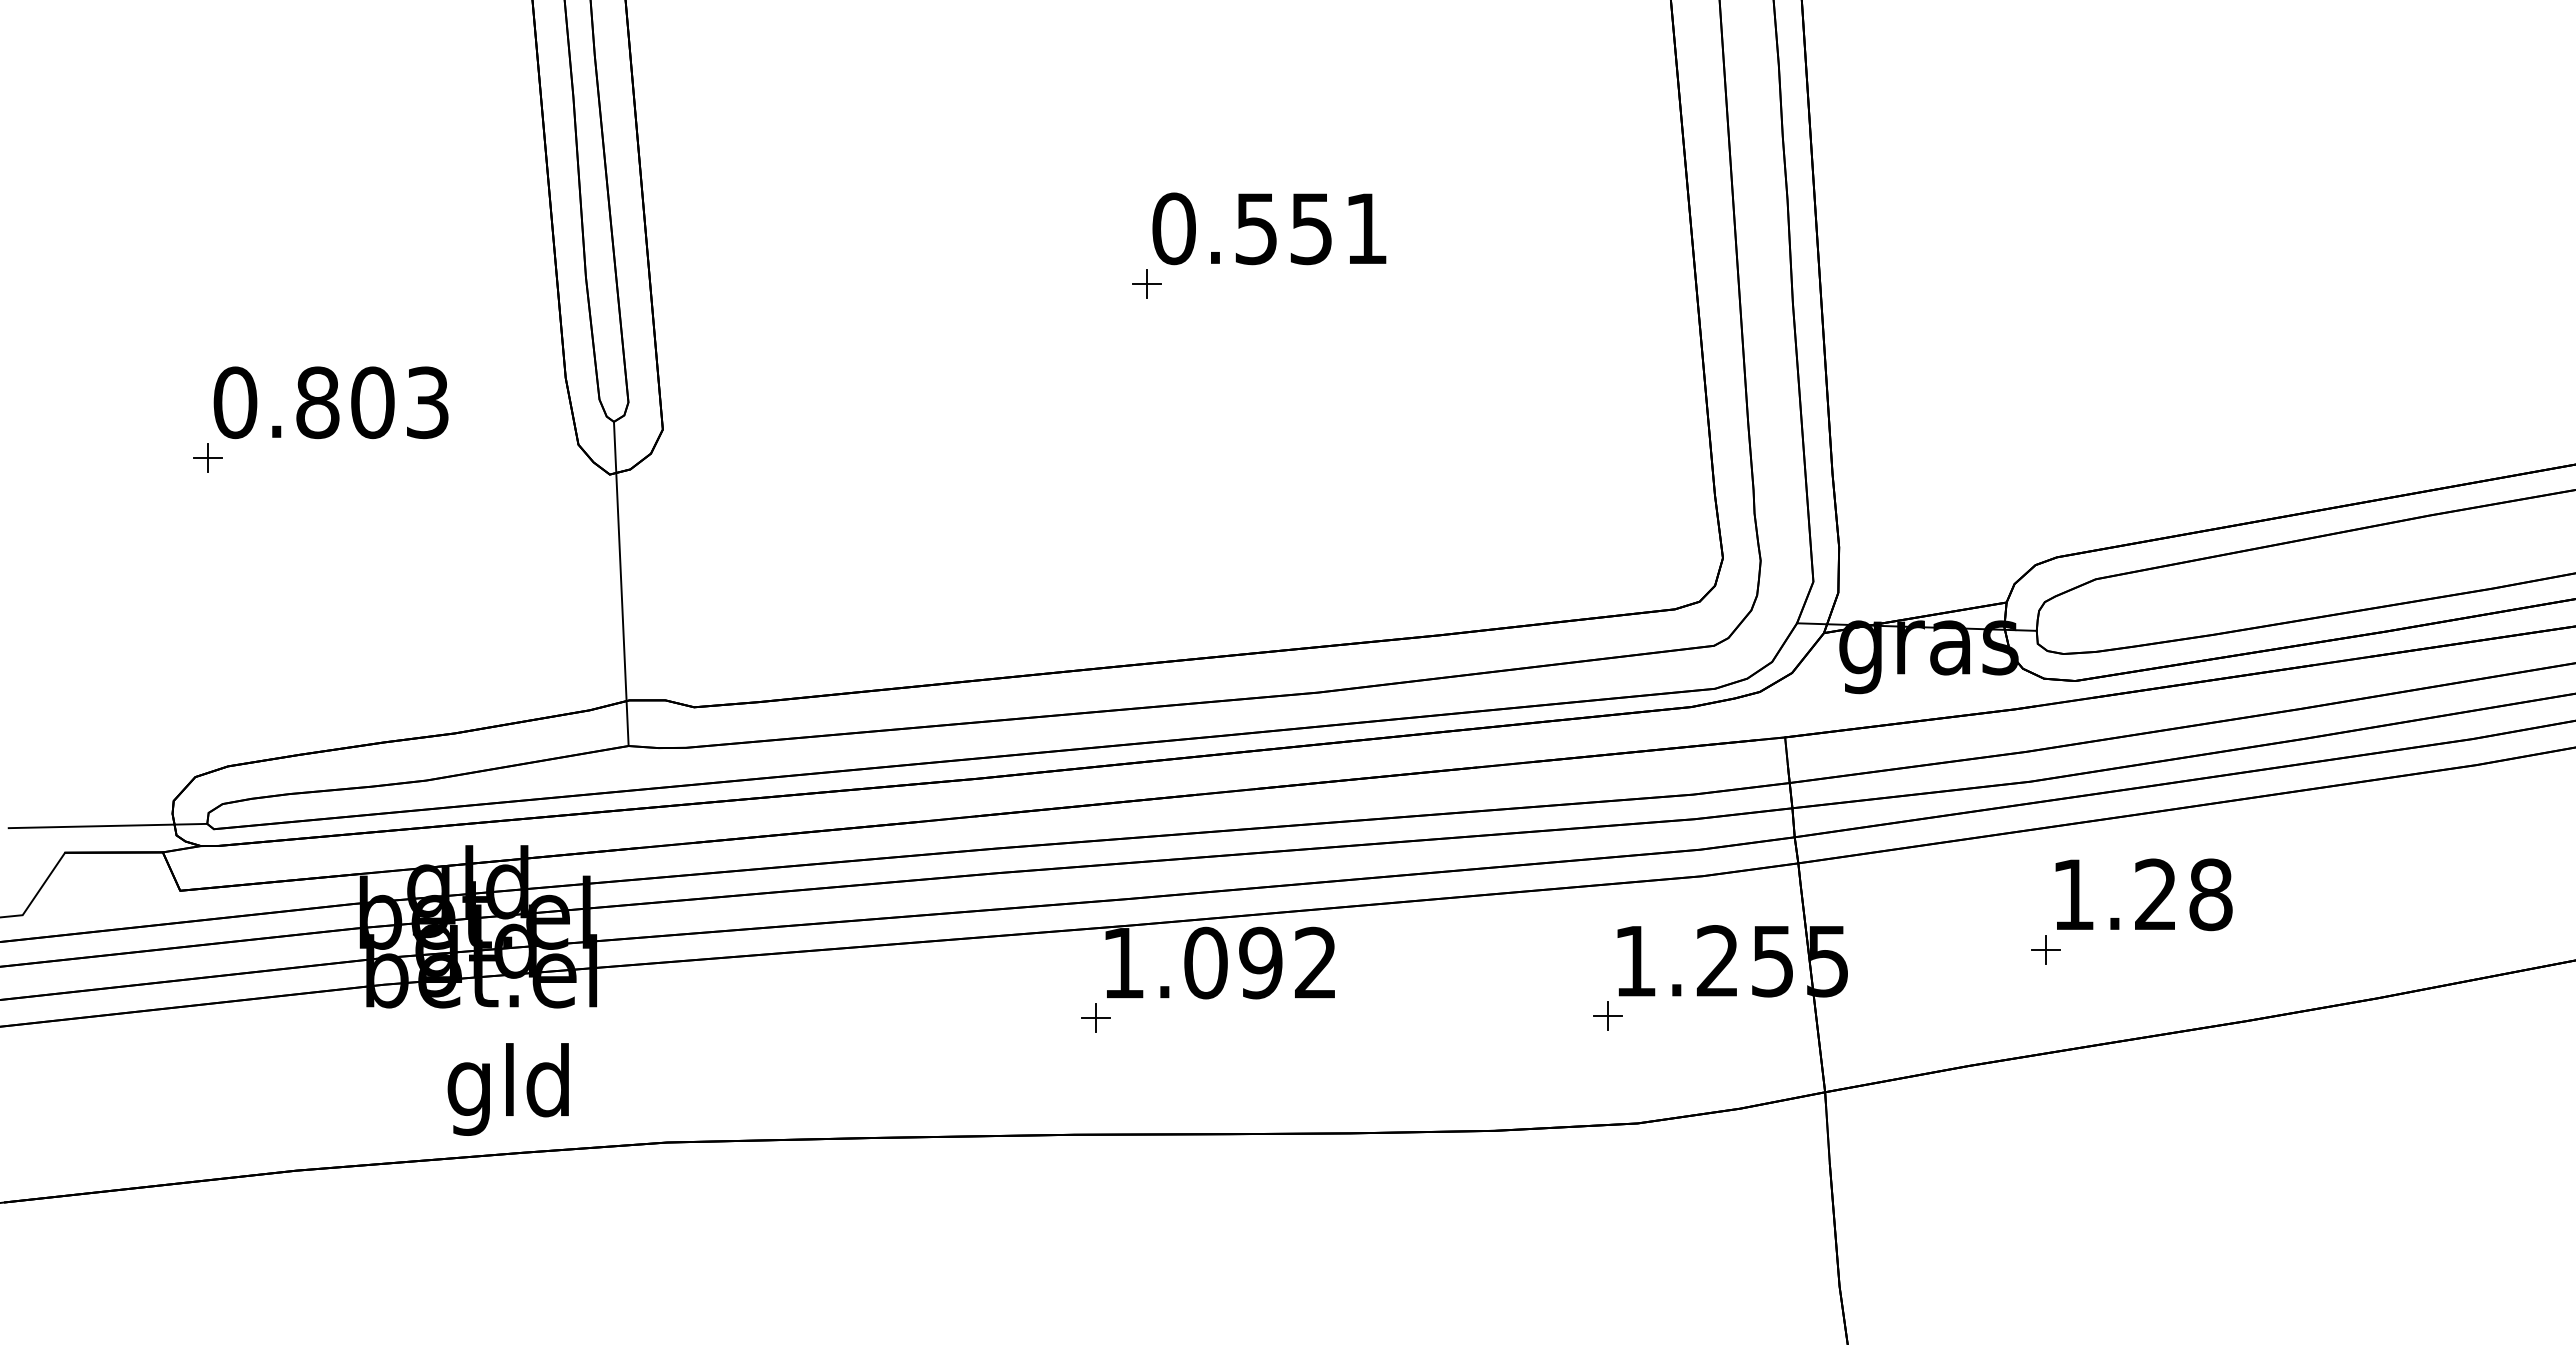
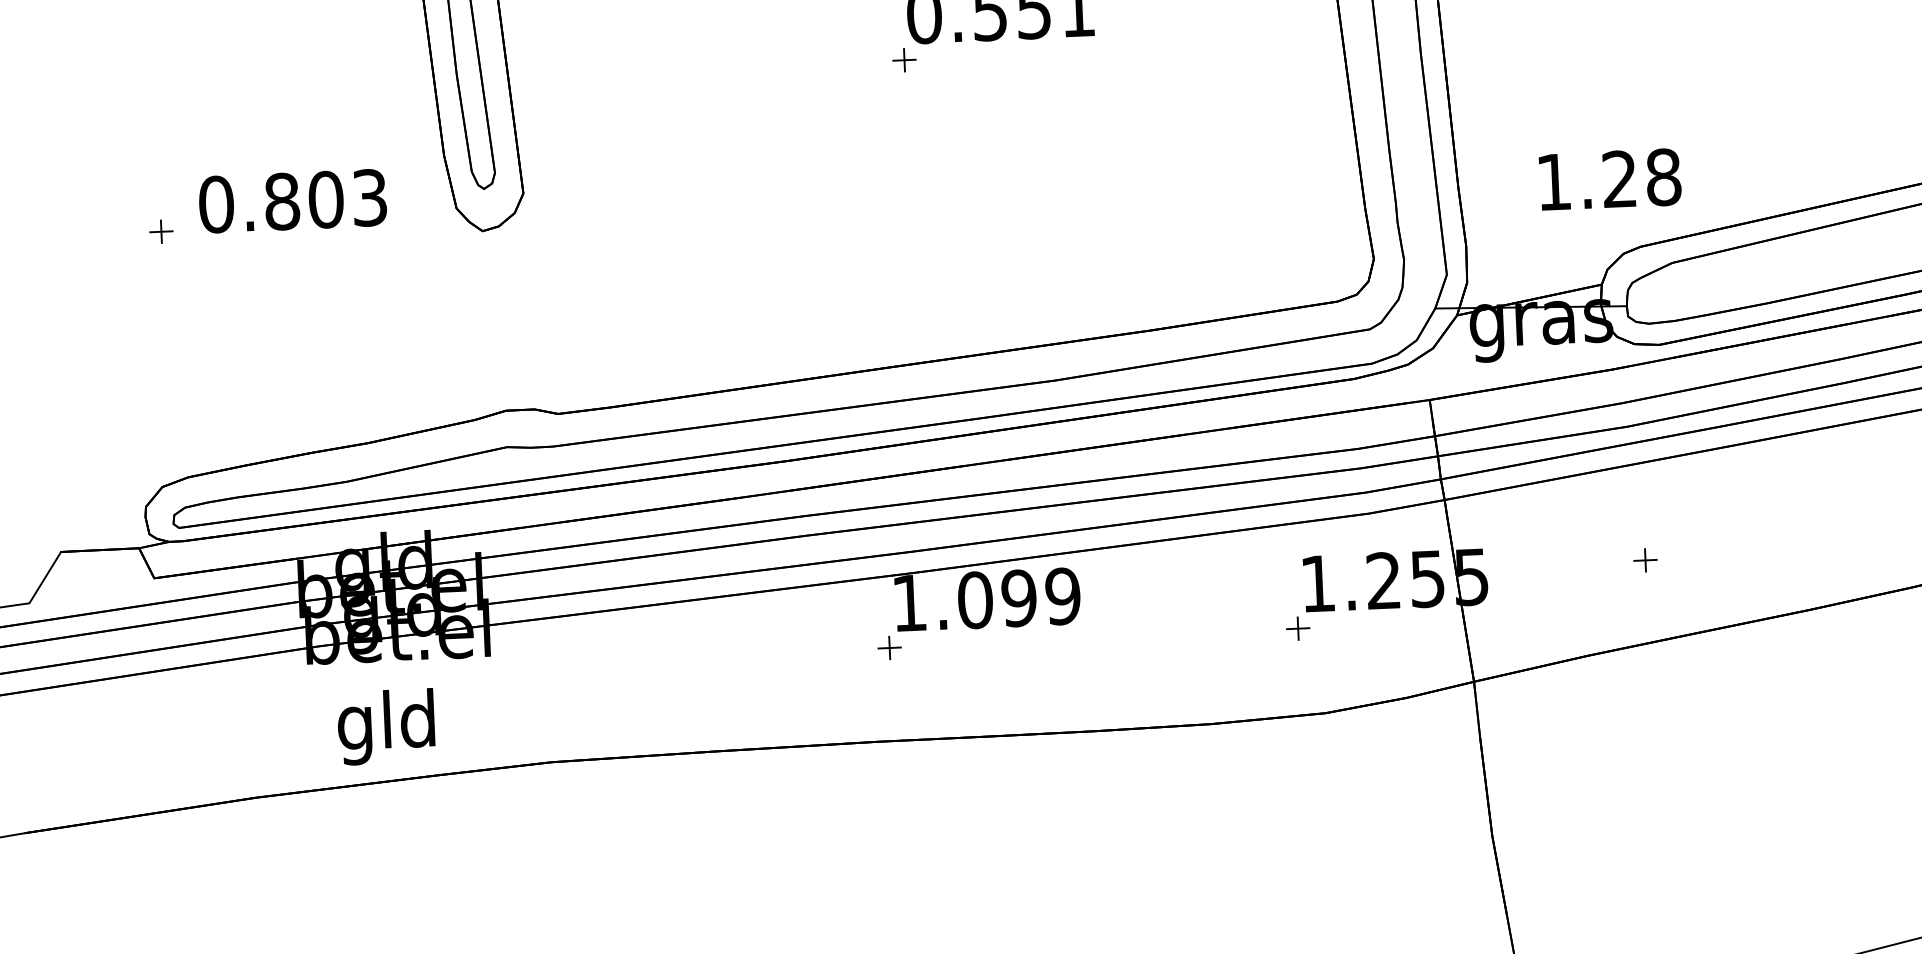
text: (330, 402) -> (292, 201), moved
line: (620, 583) -> (494, 317), removed
line: (107, 825) -> (94, 528), removed
text: (2143, 894) -> (1609, 179), moved
text: (1315, 962) -> (1062, 595), 1.092 -> 1.099
text: (507, 1089) -> (385, 727), moved

